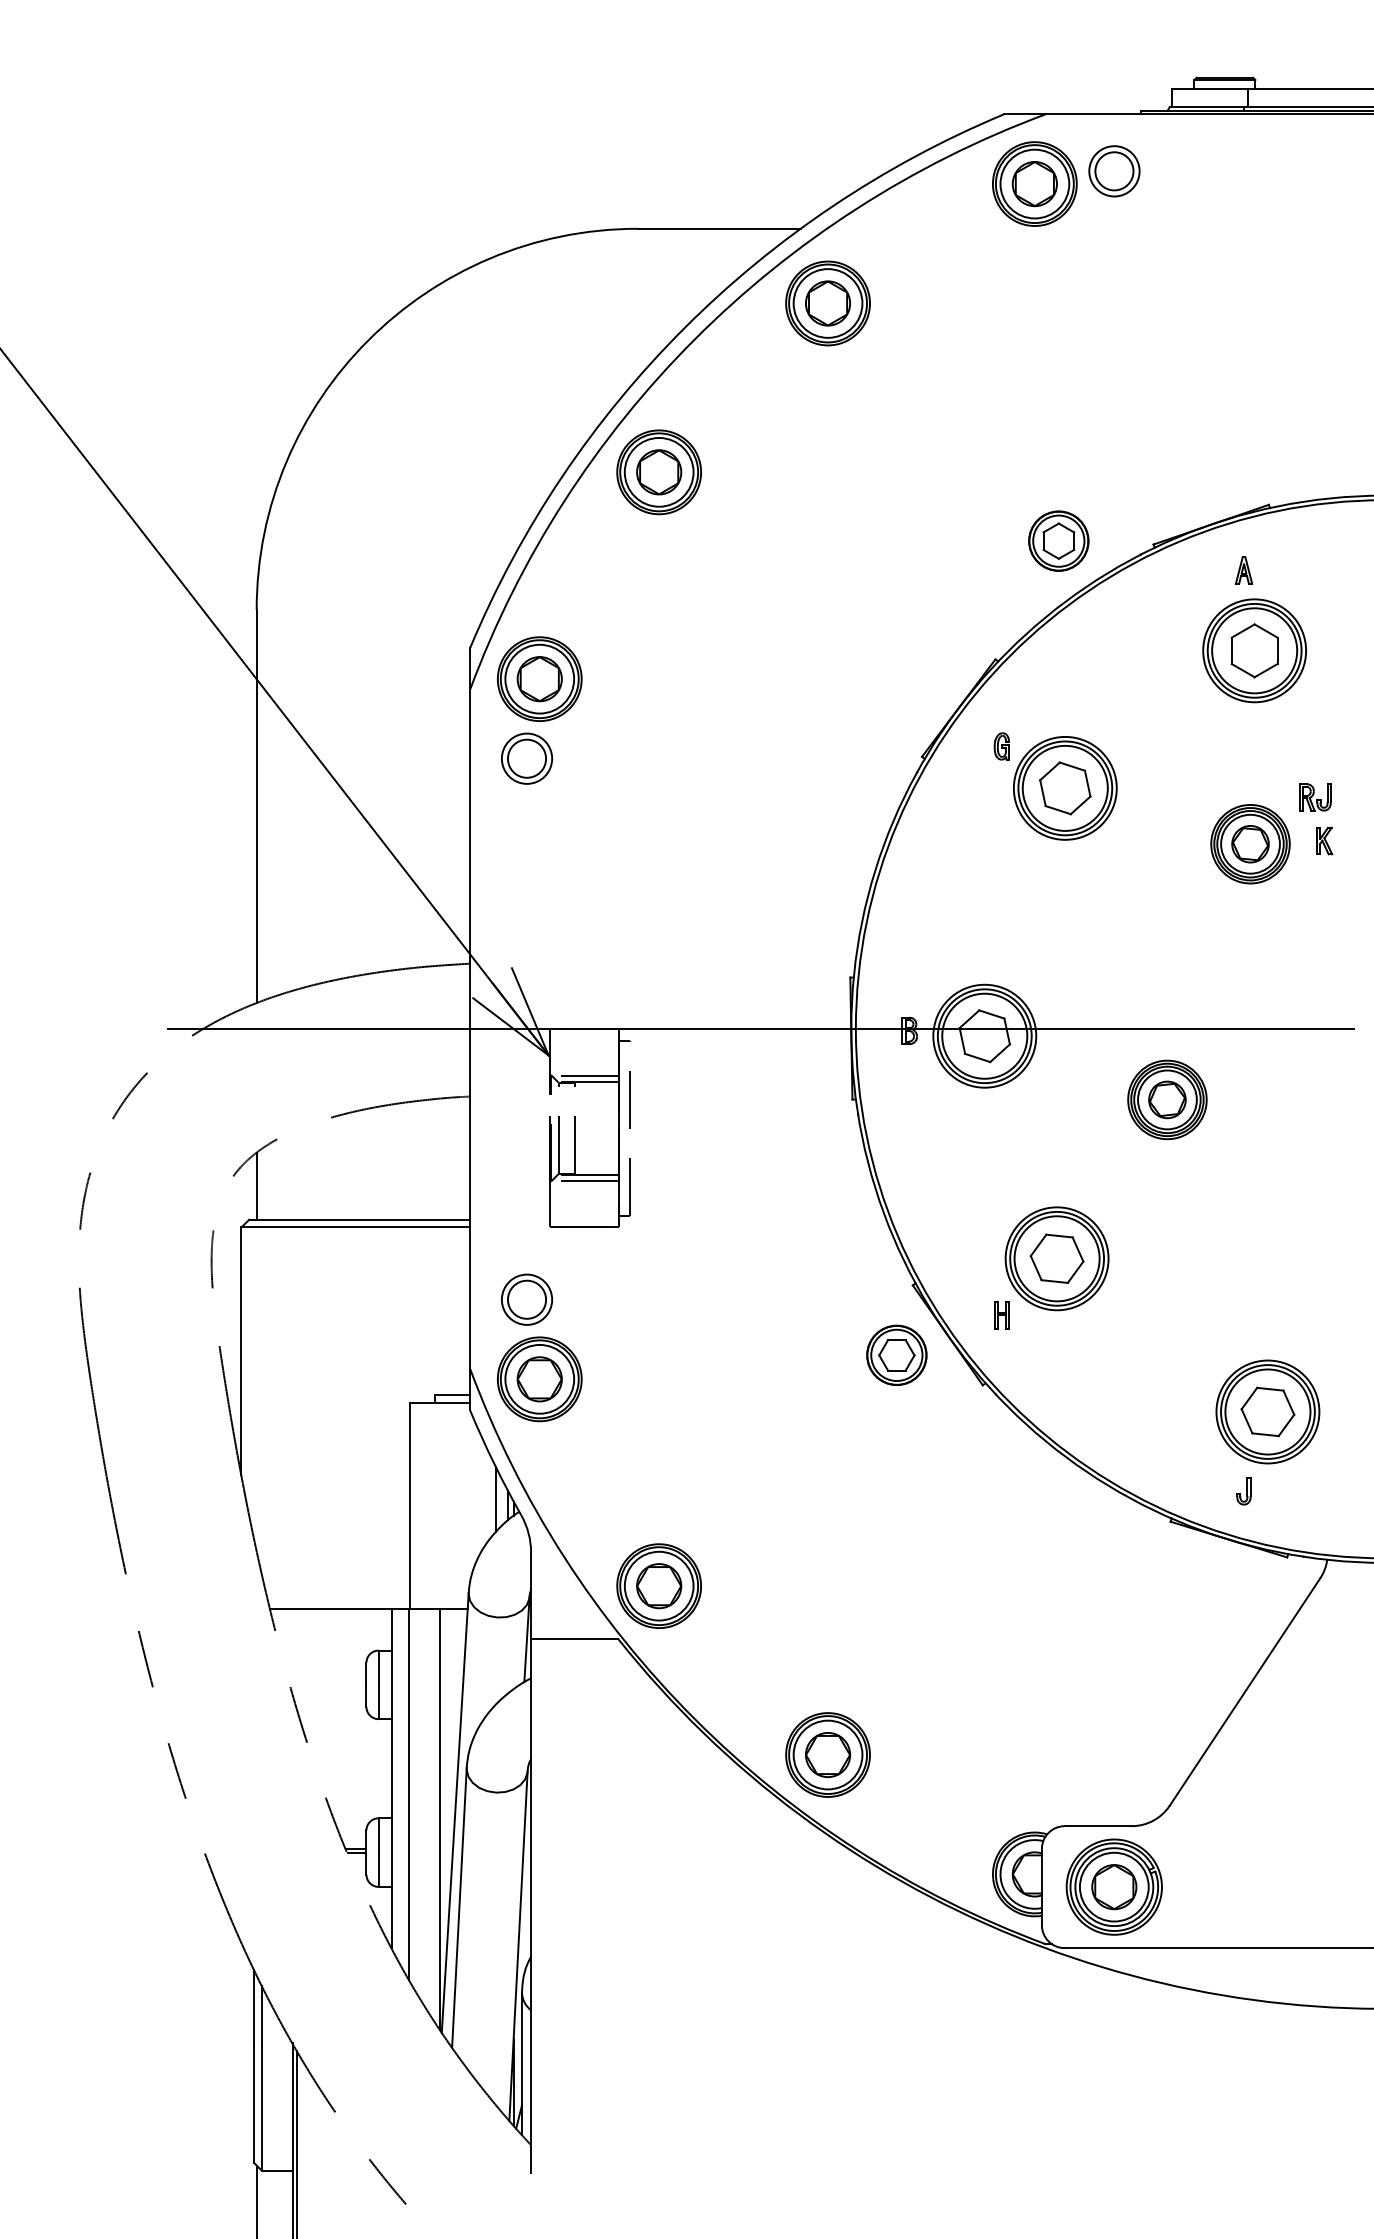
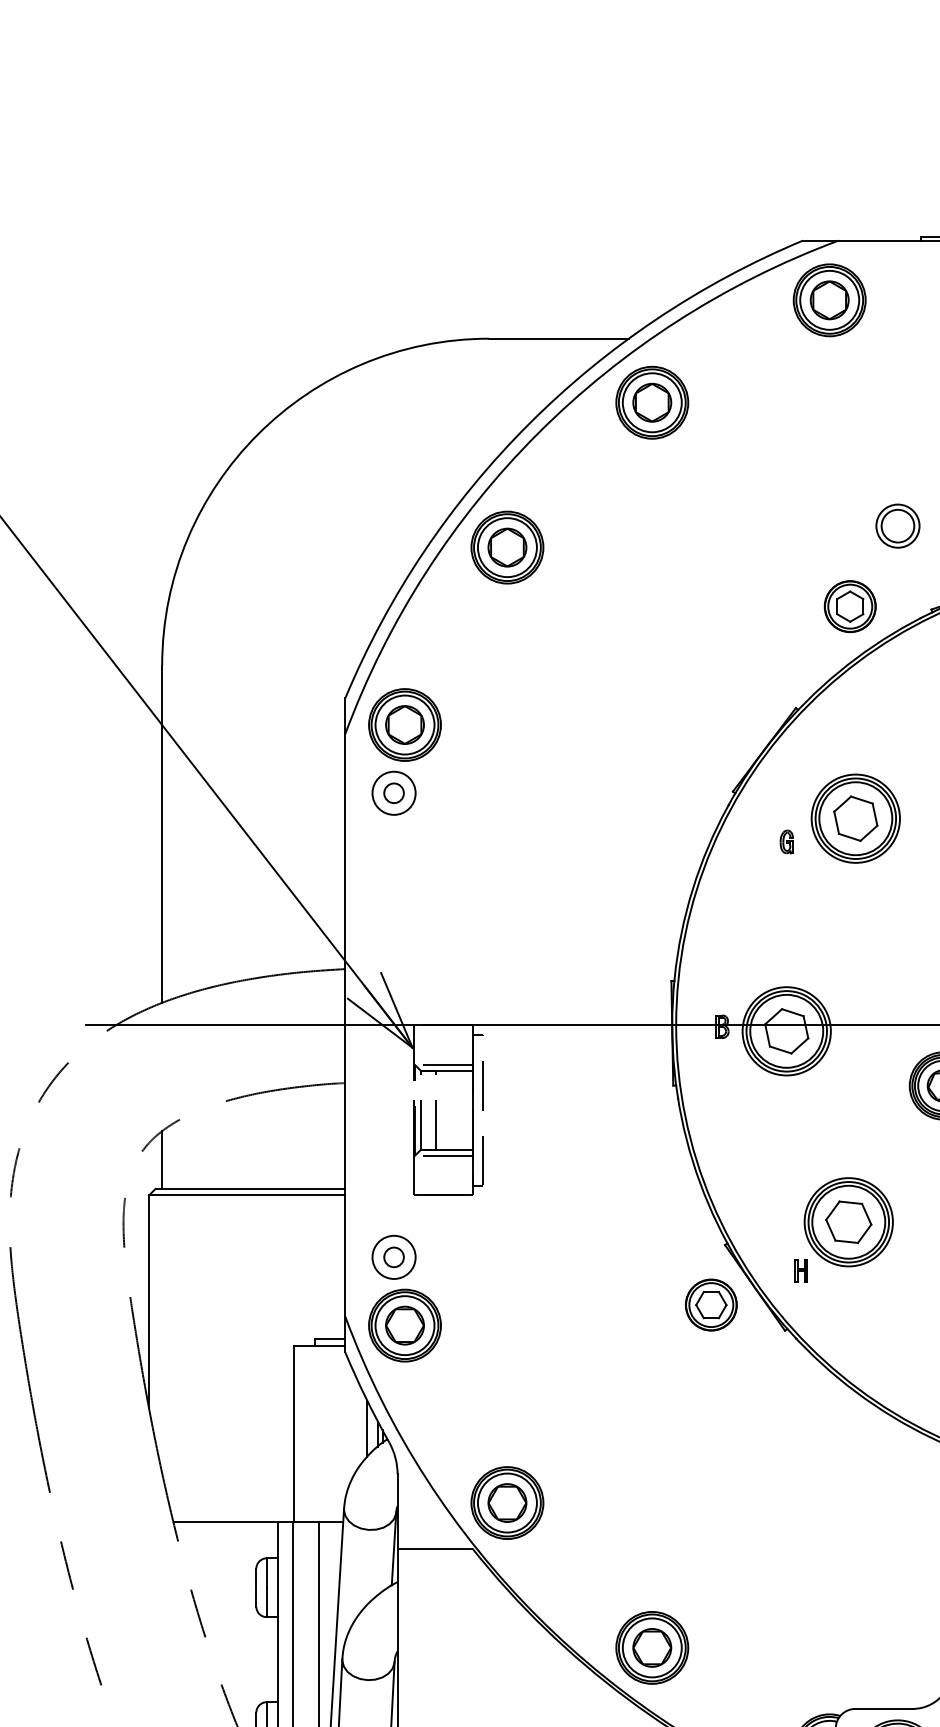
part: (1114, 171) -> (898, 526), moved
part: (1001, 746) -> (786, 841), moved
circle: (526, 758) -> (393, 793), size x0.6
circle: (526, 1299) -> (393, 1257), size x0.6

